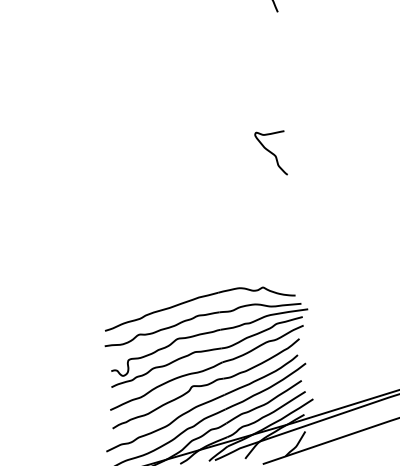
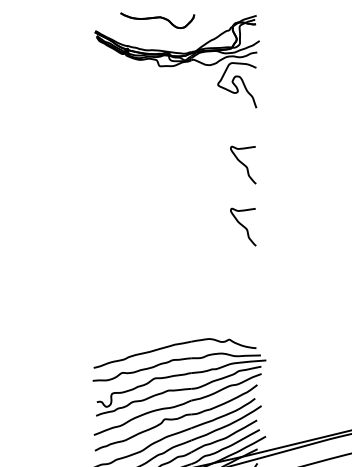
curve: (266, 79) -> (243, 164), added

